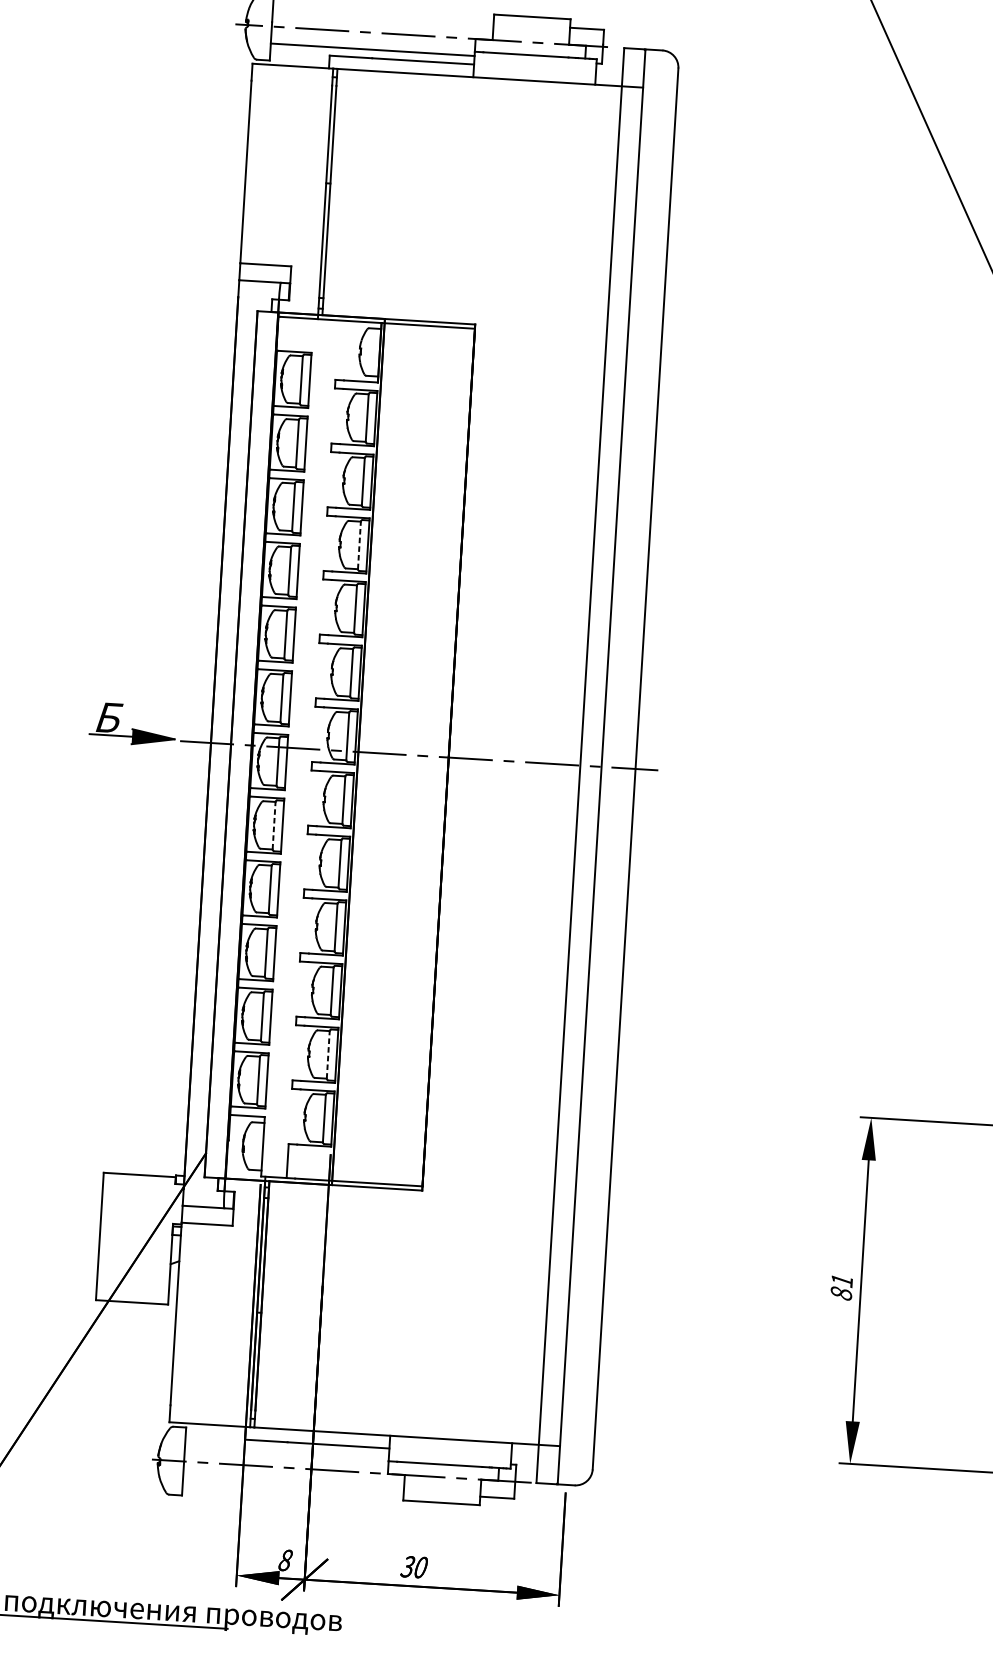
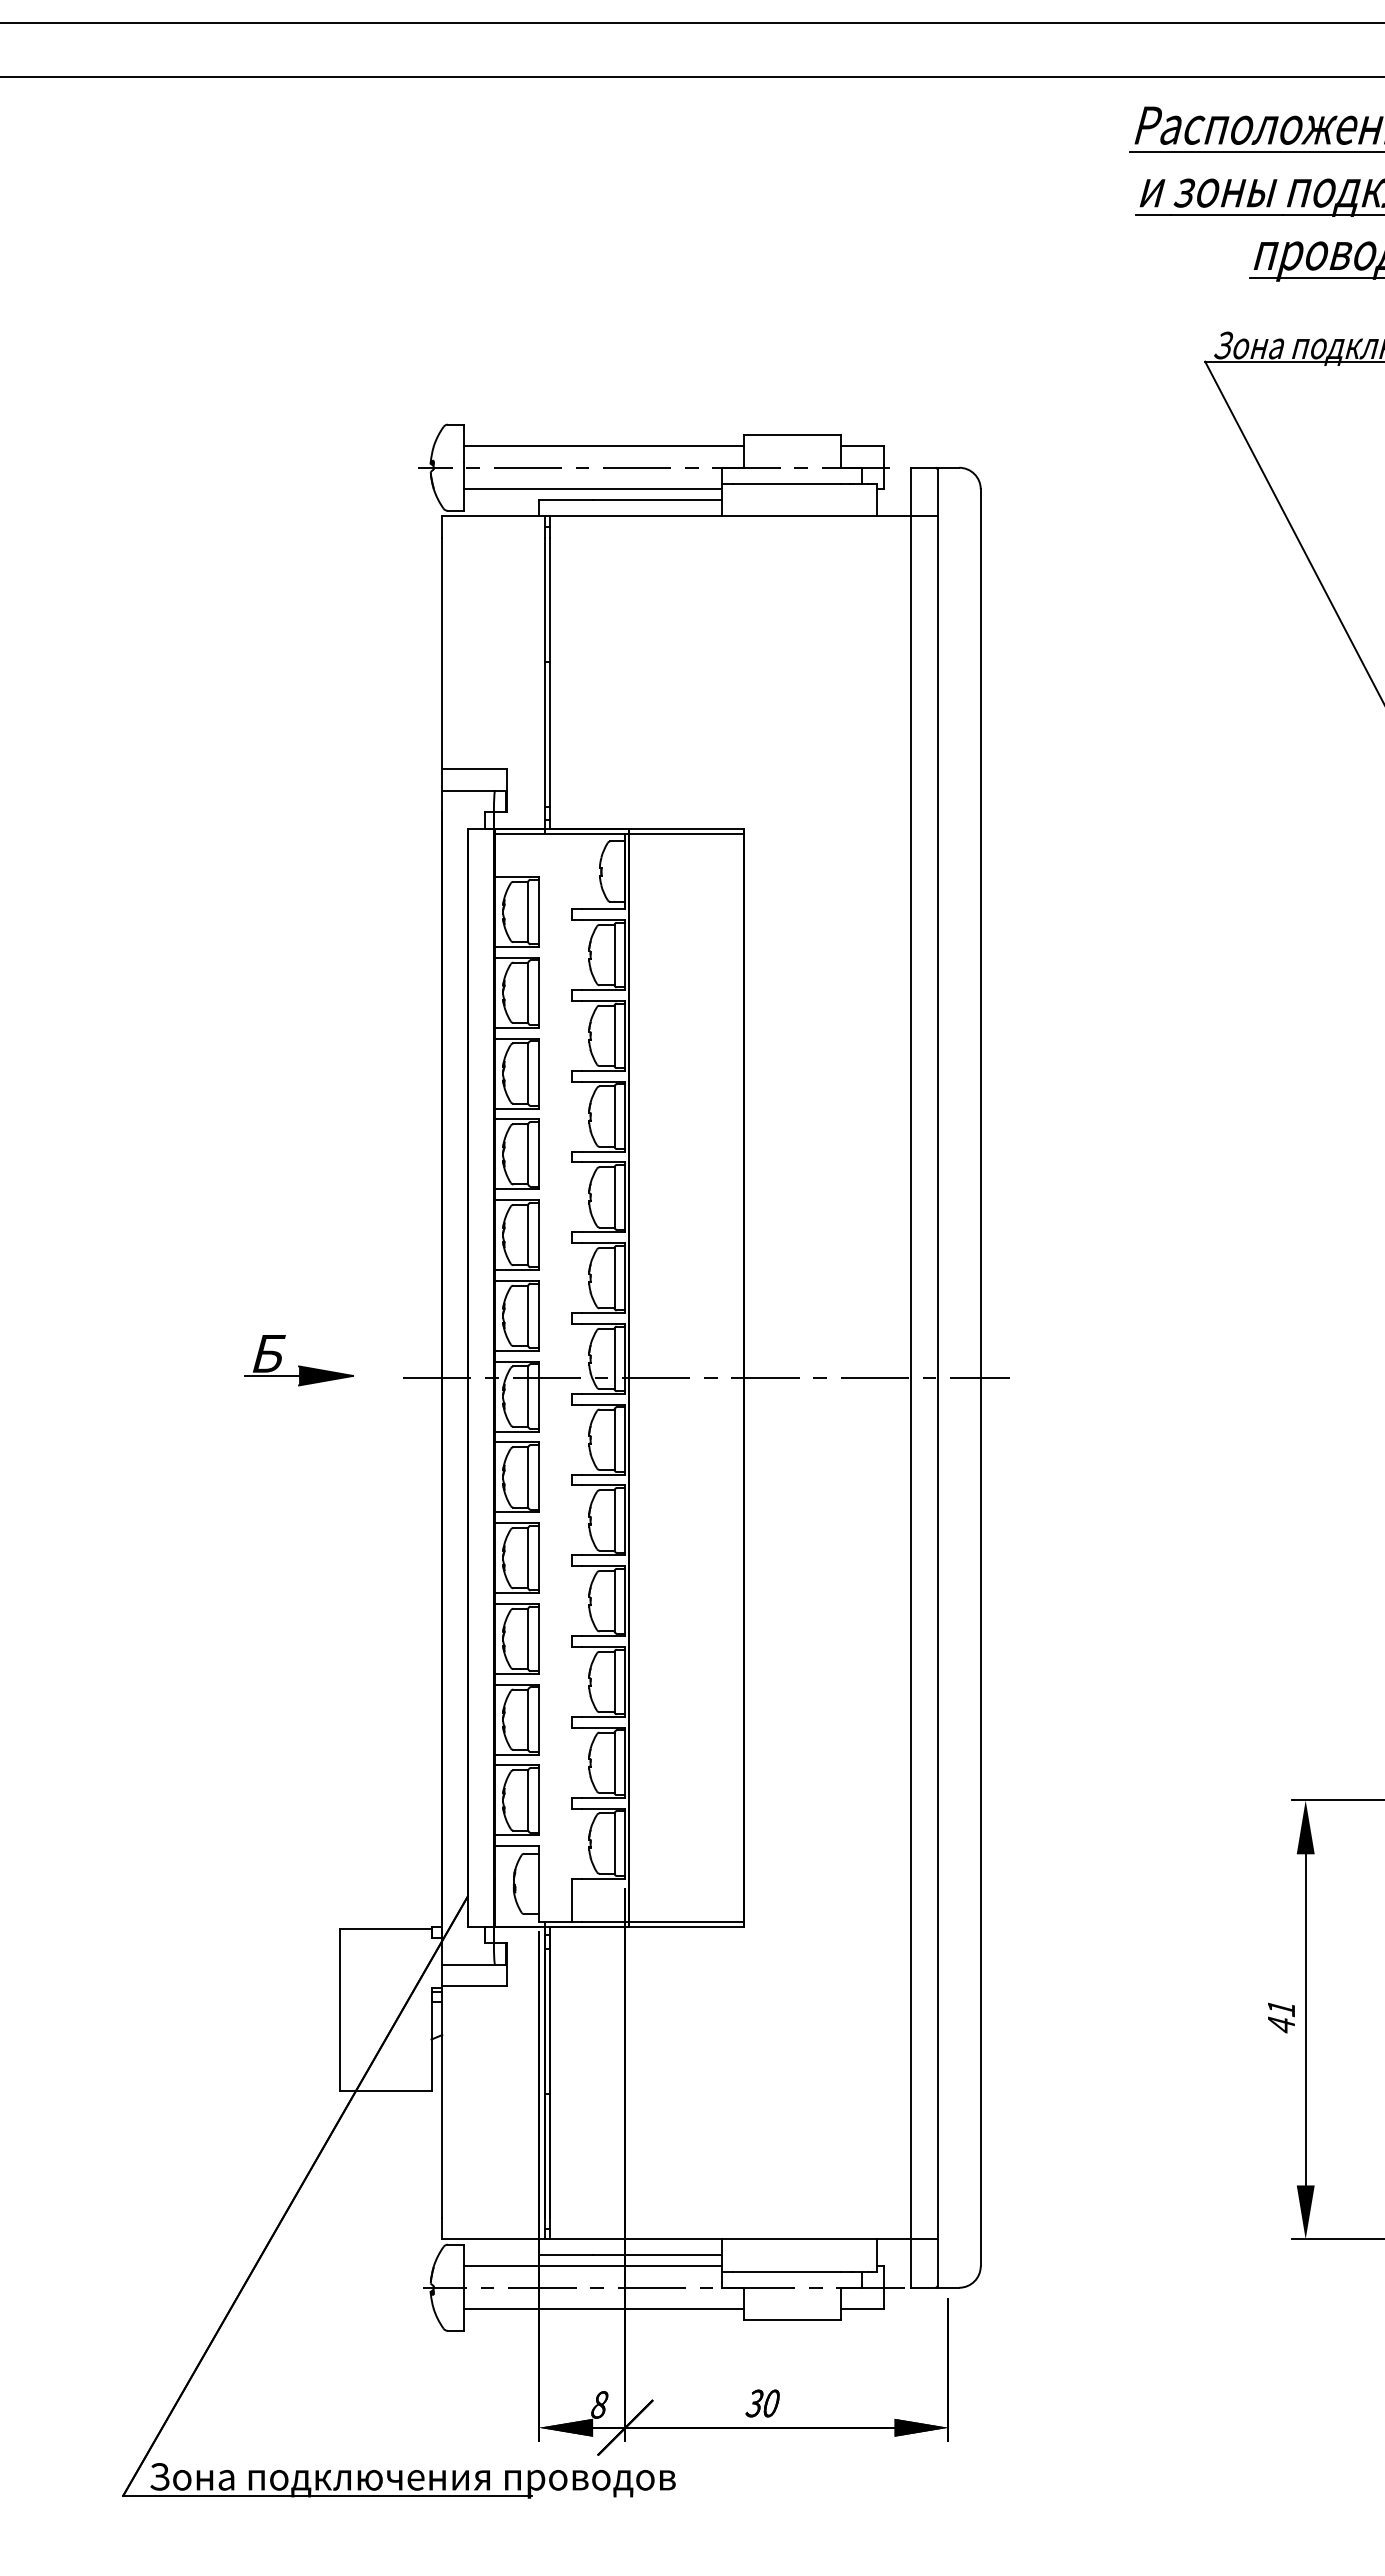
line: (383, 16) -> (603, 446), added
line: (359, 545) -> (614, 1116), dashed -> solid
part: (132, 724) -> (298, 1360), moved
line: (274, 825) -> (528, 1476), dashed -> solid
line: (328, 1054) -> (614, 1762), dashed -> solid
text: (841, 1293) -> (1281, 2024), 81 -> 41
line: (286, 1450) -> (592, 2266), added
line: (293, 1485) -> (603, 2309), added

